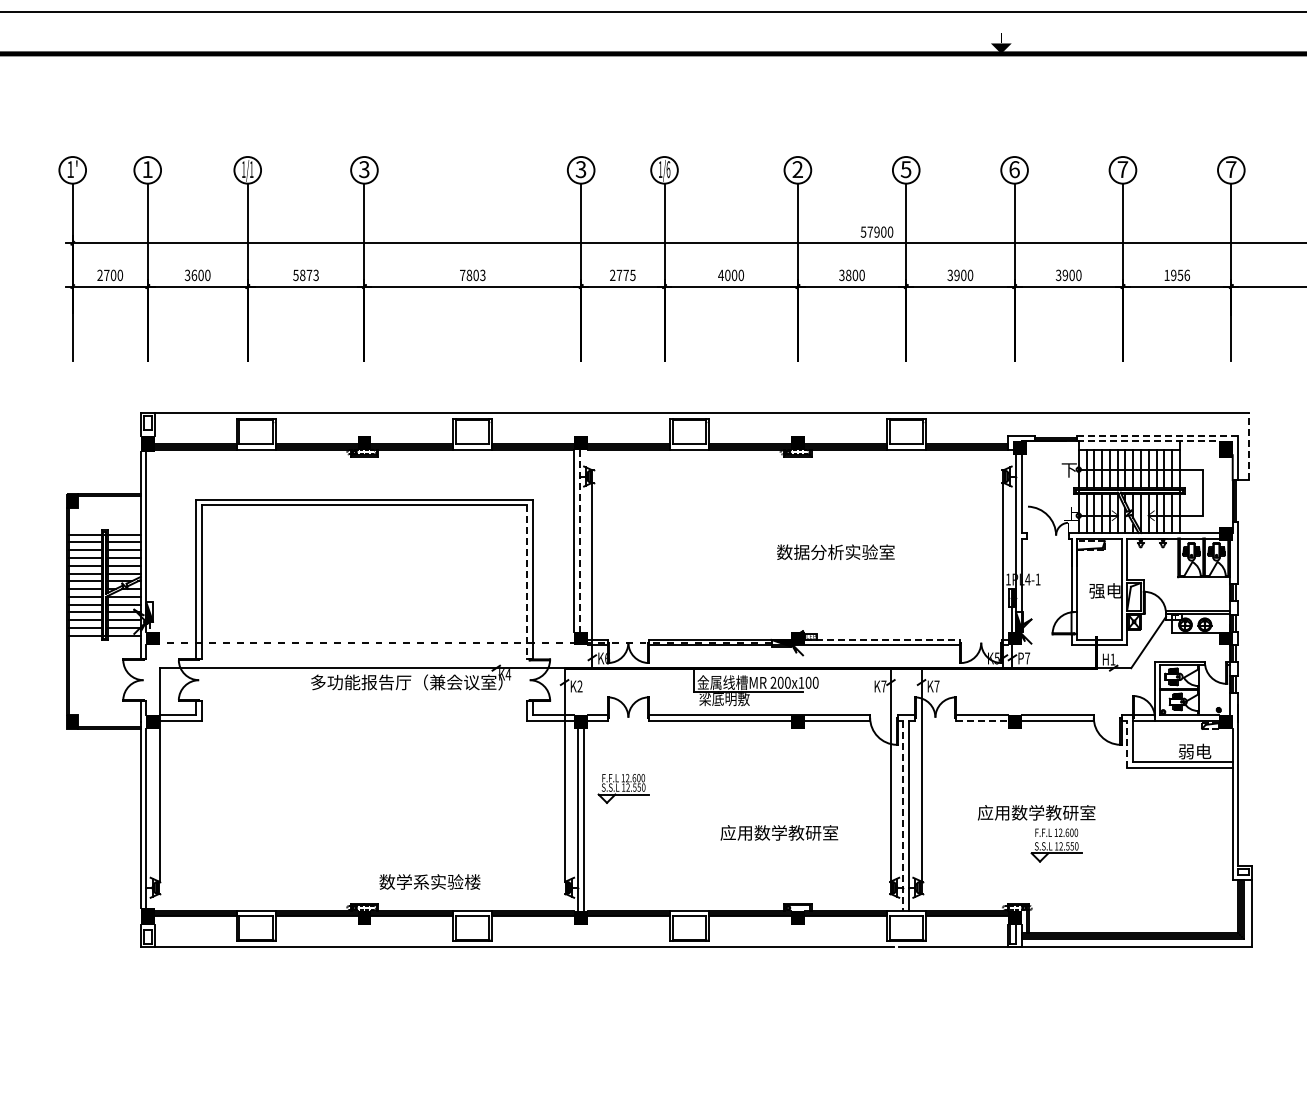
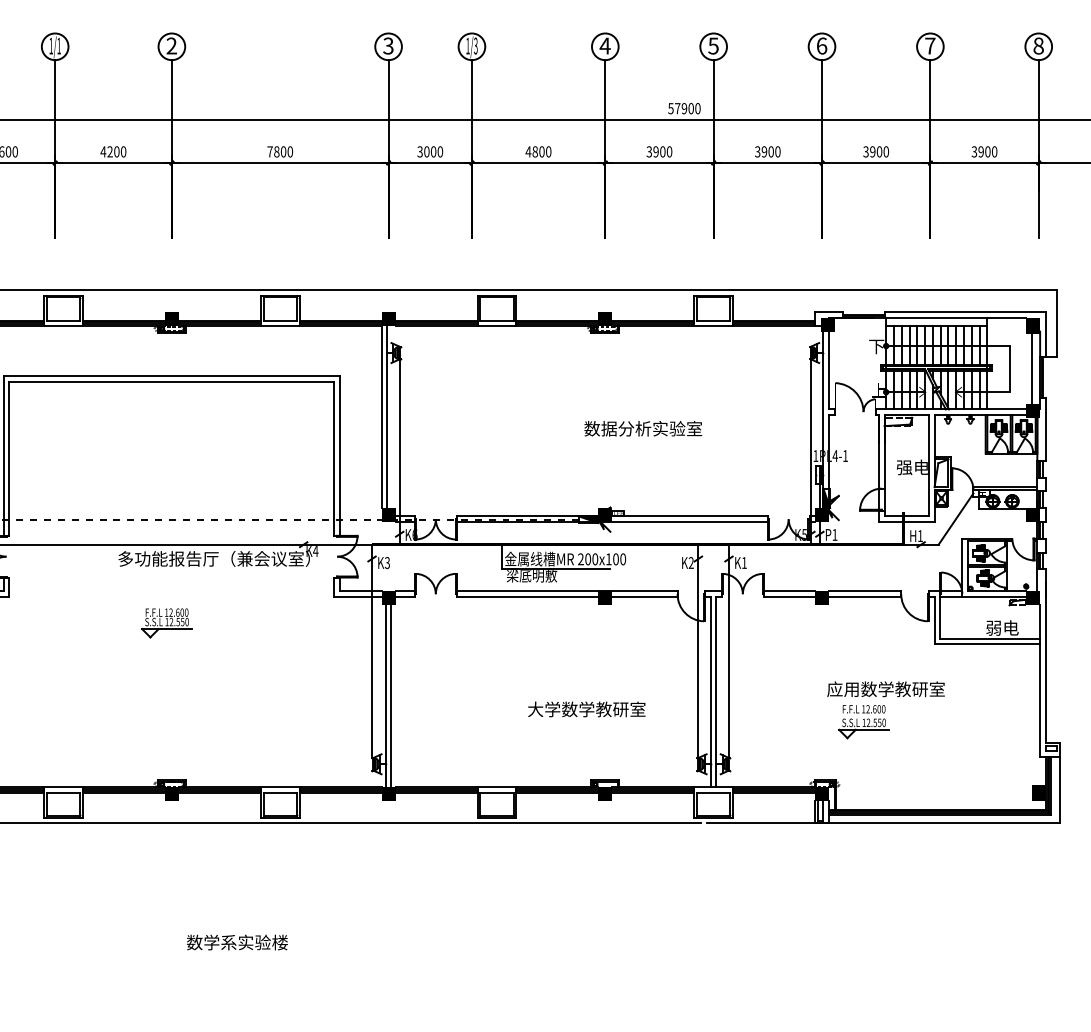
text: (364, 169) -> (171, 45), 3 -> 2
text: (668, 169) -> (475, 45), 1/6 -> 1/3
text: (797, 169) -> (604, 45), 2 -> 4
text: (1231, 169) -> (1038, 45), 7 -> 8
text: (305, 275) -> (112, 151), 5873 -> 4200
text: (482, 275) -> (289, 151), 7803 -> 7800
text: (622, 275) -> (429, 151), 2775 -> 3000
text: (727, 275) -> (534, 151), 4000 -> 4800
text: (848, 275) -> (655, 151), 3800 -> 3900
text: (1177, 275) -> (984, 151), 1956 -> 3900
line: (1157, 435) -> (964, 311), dashed -> solid
line: (1147, 441) -> (954, 317), dashed -> solid
line: (1249, 446) -> (1056, 322), dashed -> solid
line: (1224, 492) -> (1031, 368), added
line: (579, 540) -> (386, 416), dashed -> solid
line: (526, 582) -> (333, 458), dashed -> solid
line: (882, 639) -> (689, 515), dashed -> solid
text: (1027, 658) -> (834, 534), P7 -> P1
text: (579, 686) -> (386, 562), K2 -> K3
text: (883, 686) -> (690, 562), K7 -> K2
text: (936, 686) -> (743, 562), K7 -> K1
line: (981, 720) -> (788, 596), dashed -> solid
line: (1127, 744) -> (934, 620), dashed -> solid
part: (623, 788) -> (166, 622), moved
text: (1036, 812) -> (885, 688), moved
line: (903, 816) -> (710, 692), dashed -> solid
text: (736, 832) -> (543, 708), 应用数学教研室 -> 大学数学教研室
text: (429, 881) -> (236, 941), moved
fill: (1231, 916) -> (1038, 792), added

